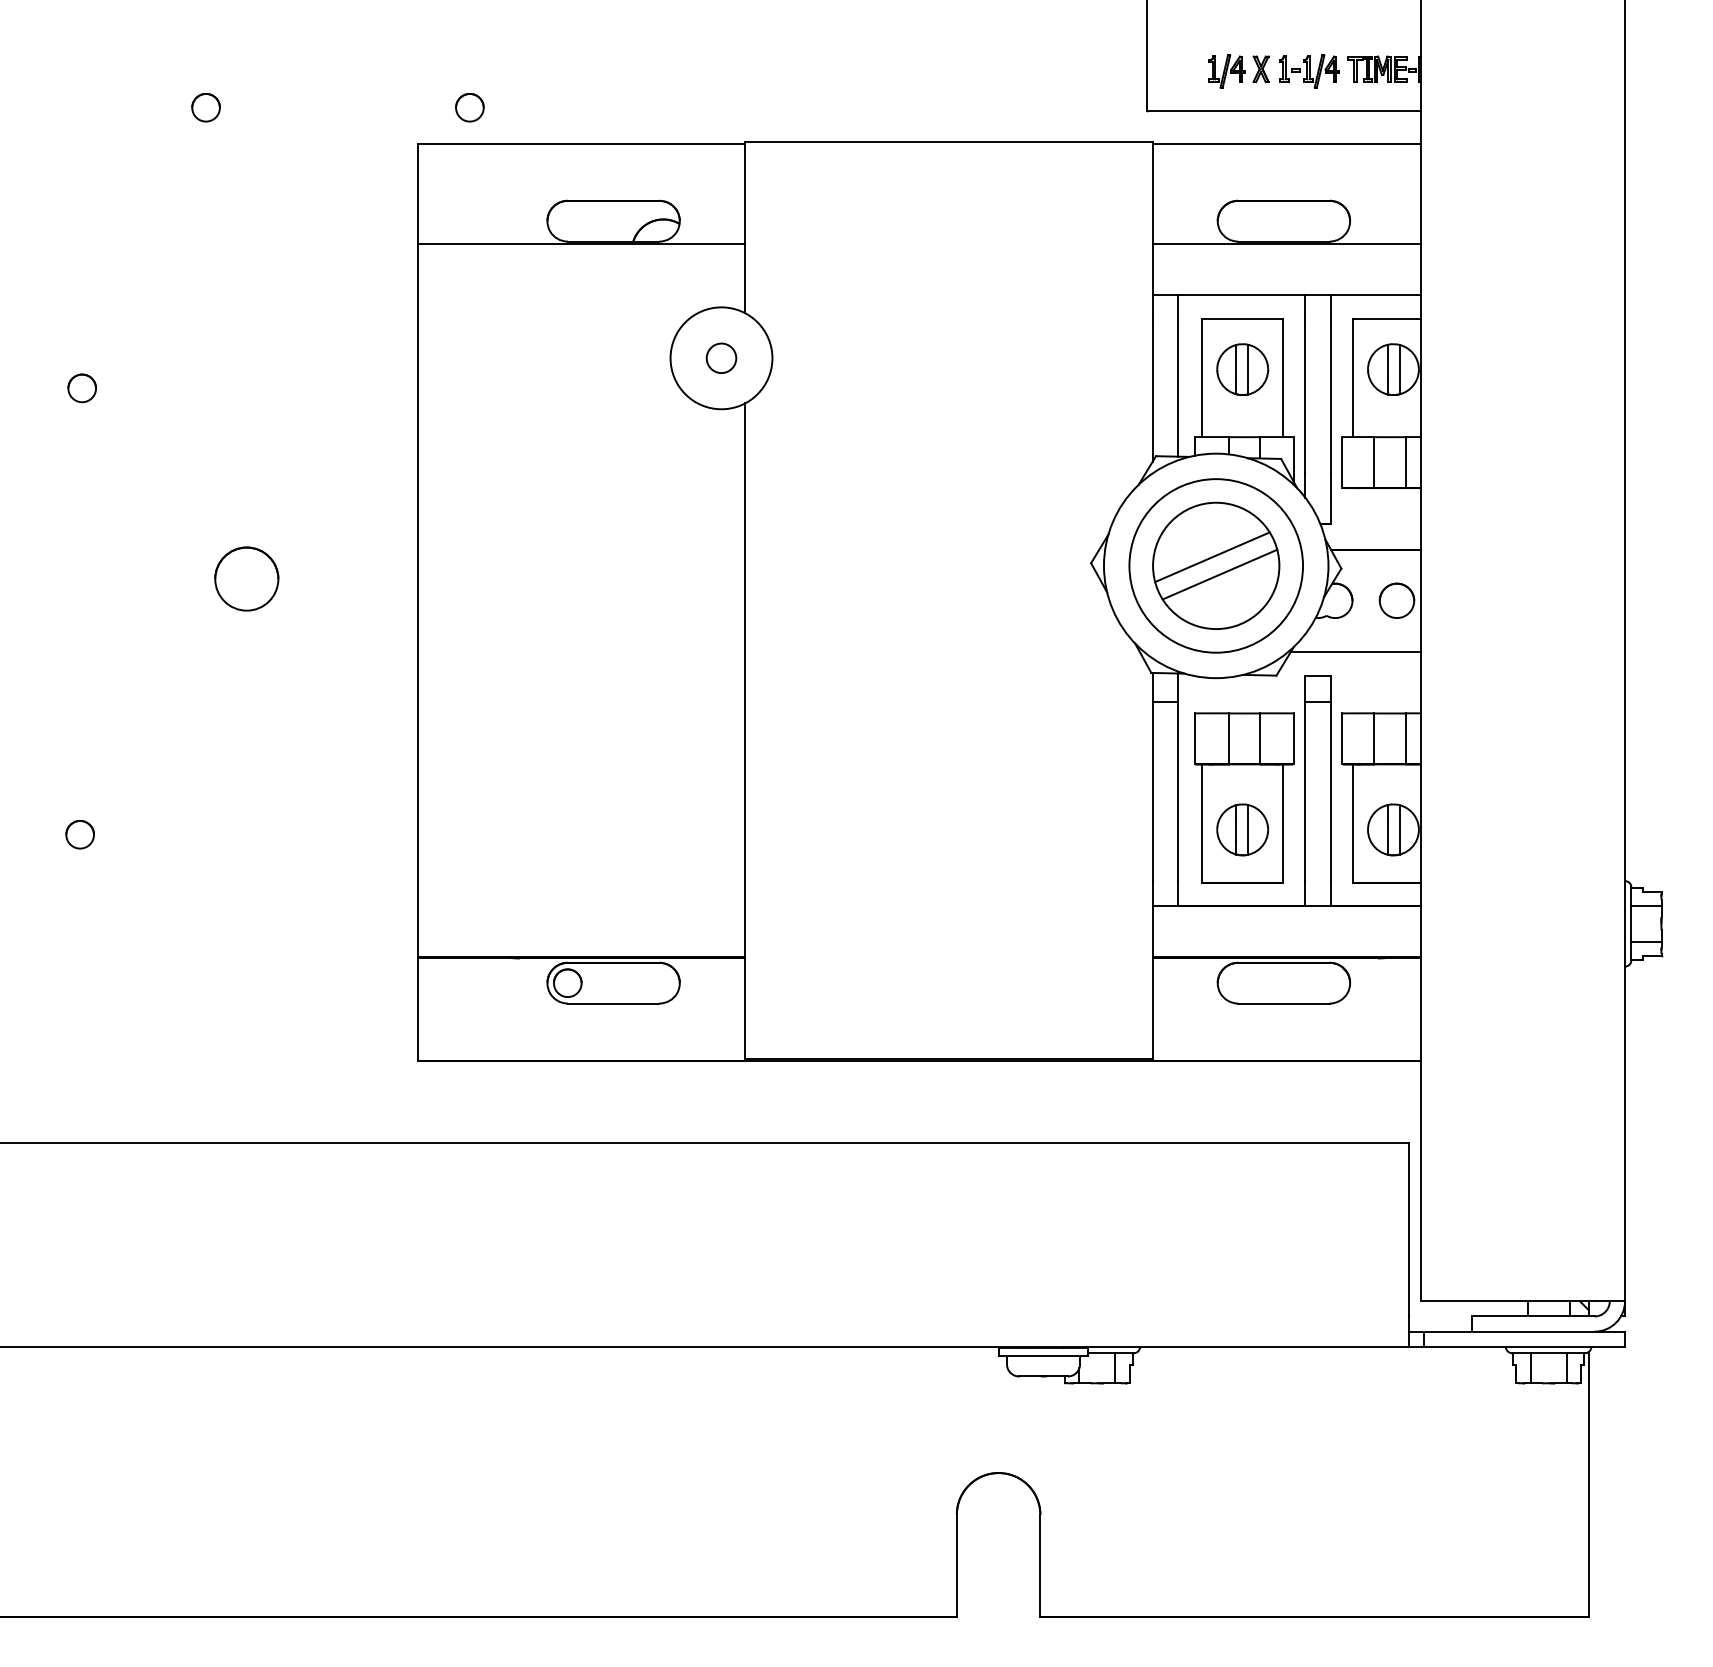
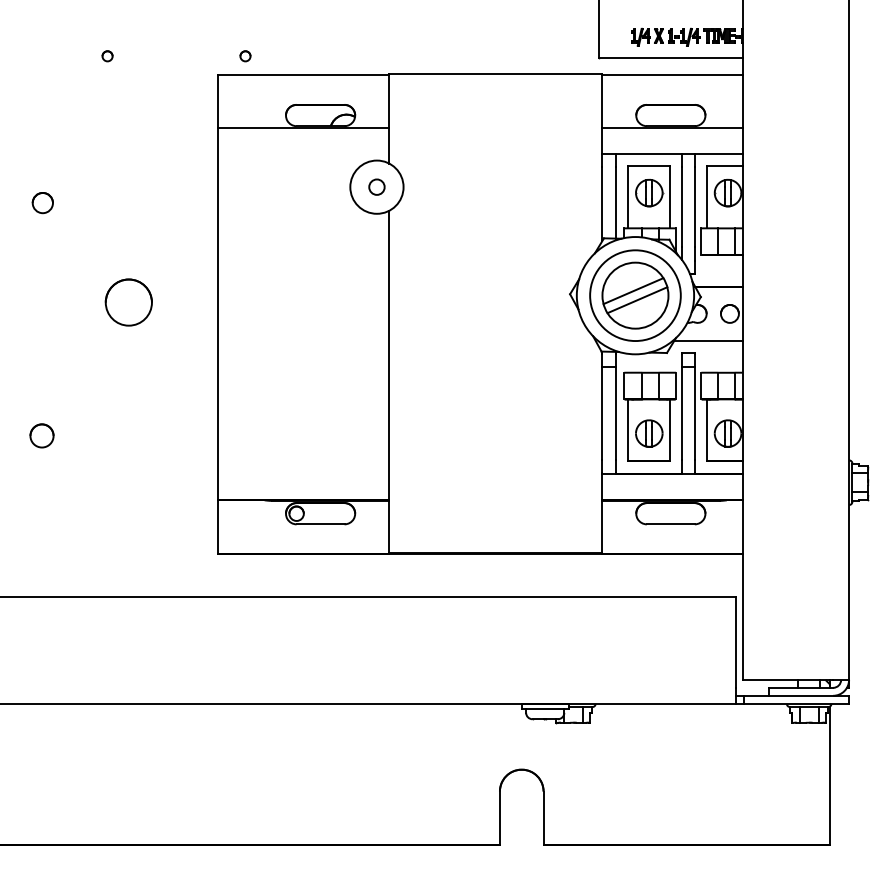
part: (205, 108) -> (107, 56), size x0.7
part: (469, 108) -> (245, 56), size x0.7
part: (81, 387) -> (42, 202), size x1.4
part: (246, 578) -> (128, 302), size x1.4
part: (79, 835) -> (41, 436), size x1.6

